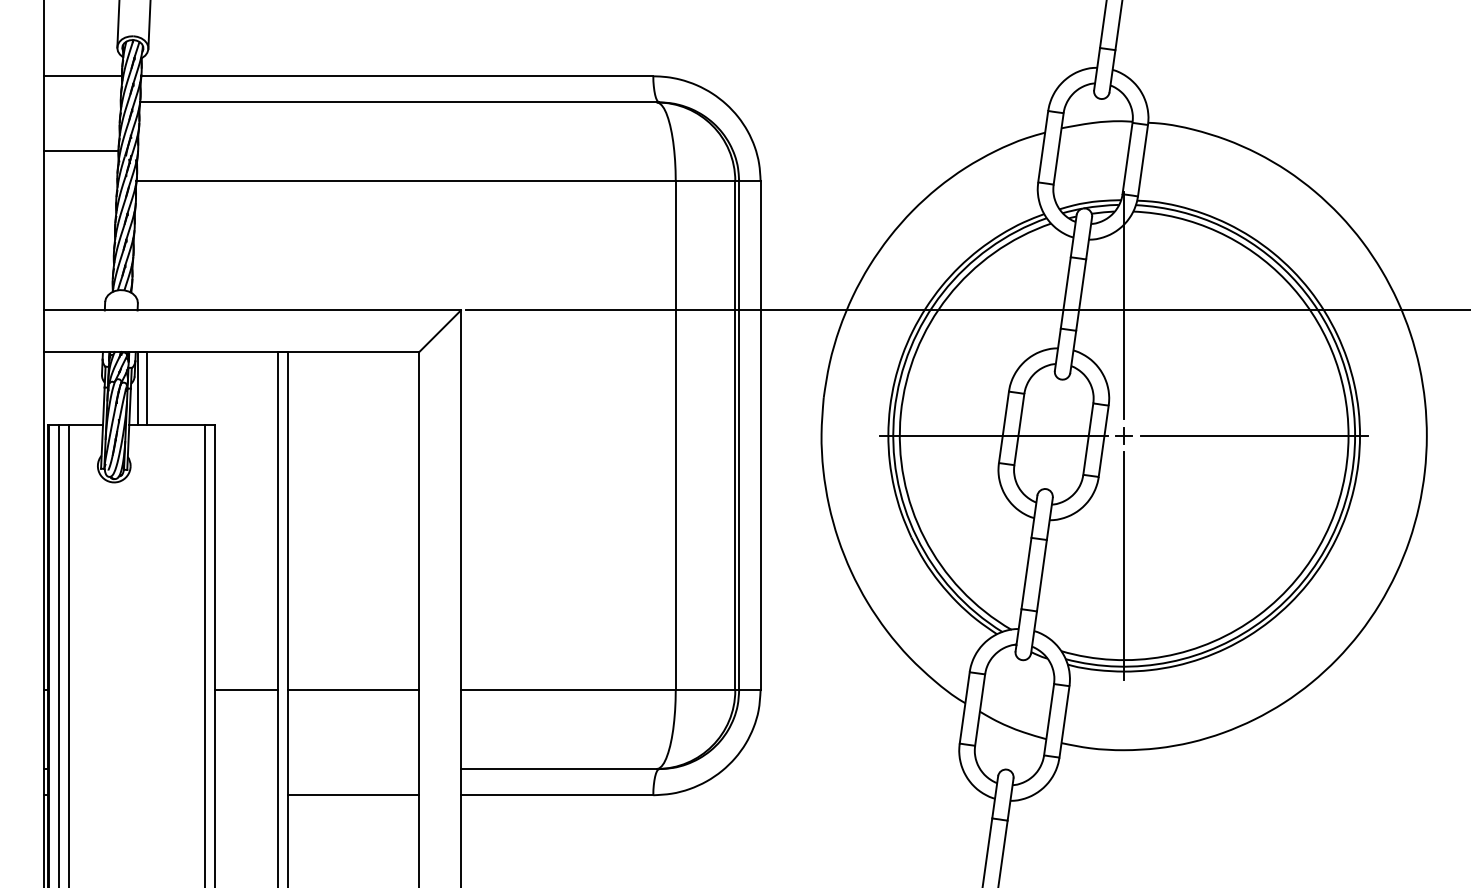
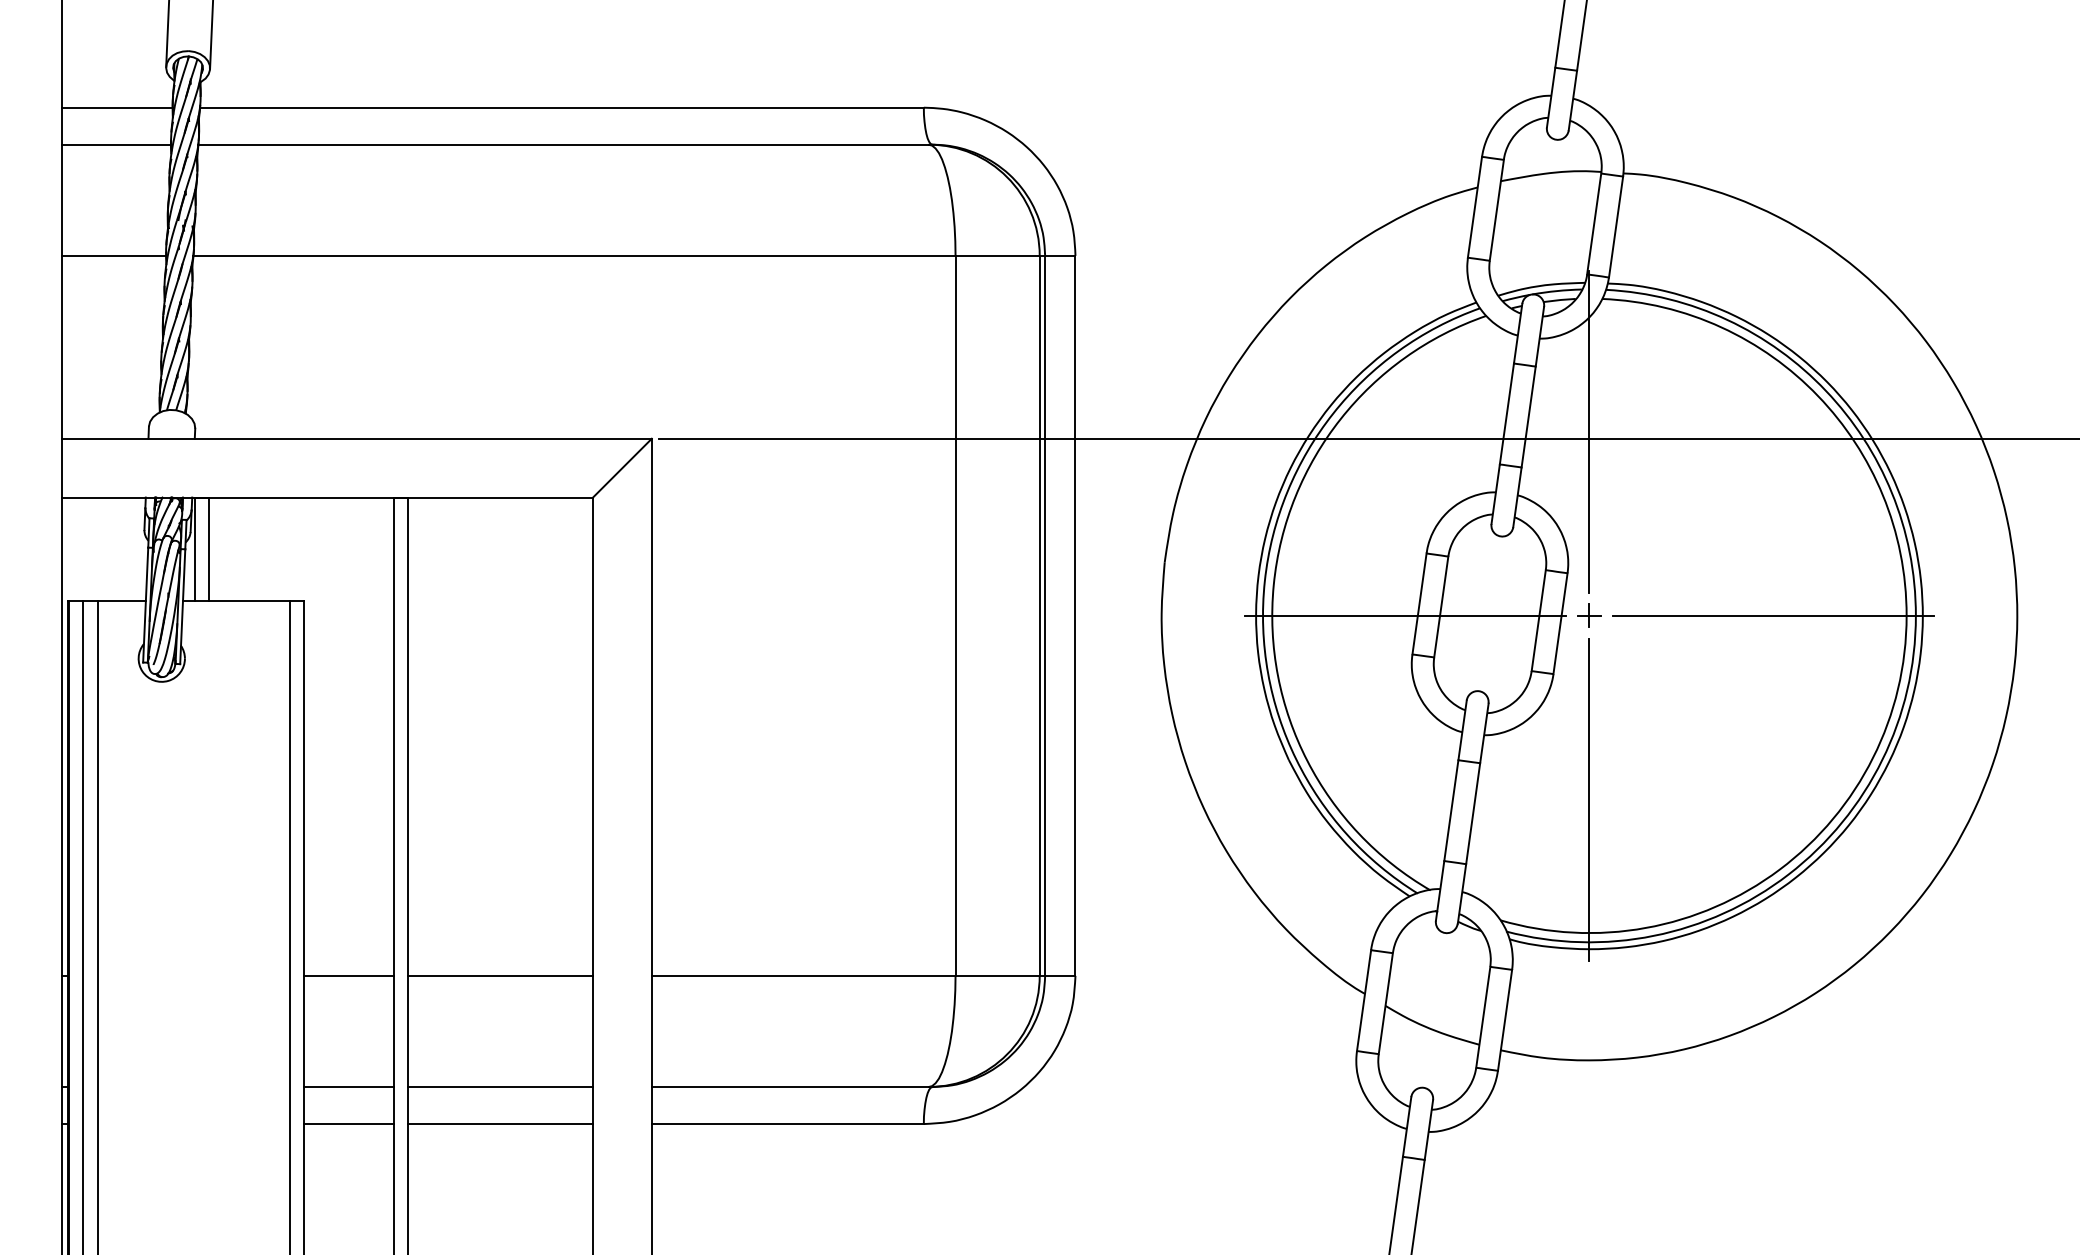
line: (82, 102) -> (116, 144), added
line: (80, 150) -> (114, 255), moved
line: (246, 769) -> (348, 1087), added
line: (353, 769) -> (500, 1087), added
line: (246, 795) -> (348, 1124), added

